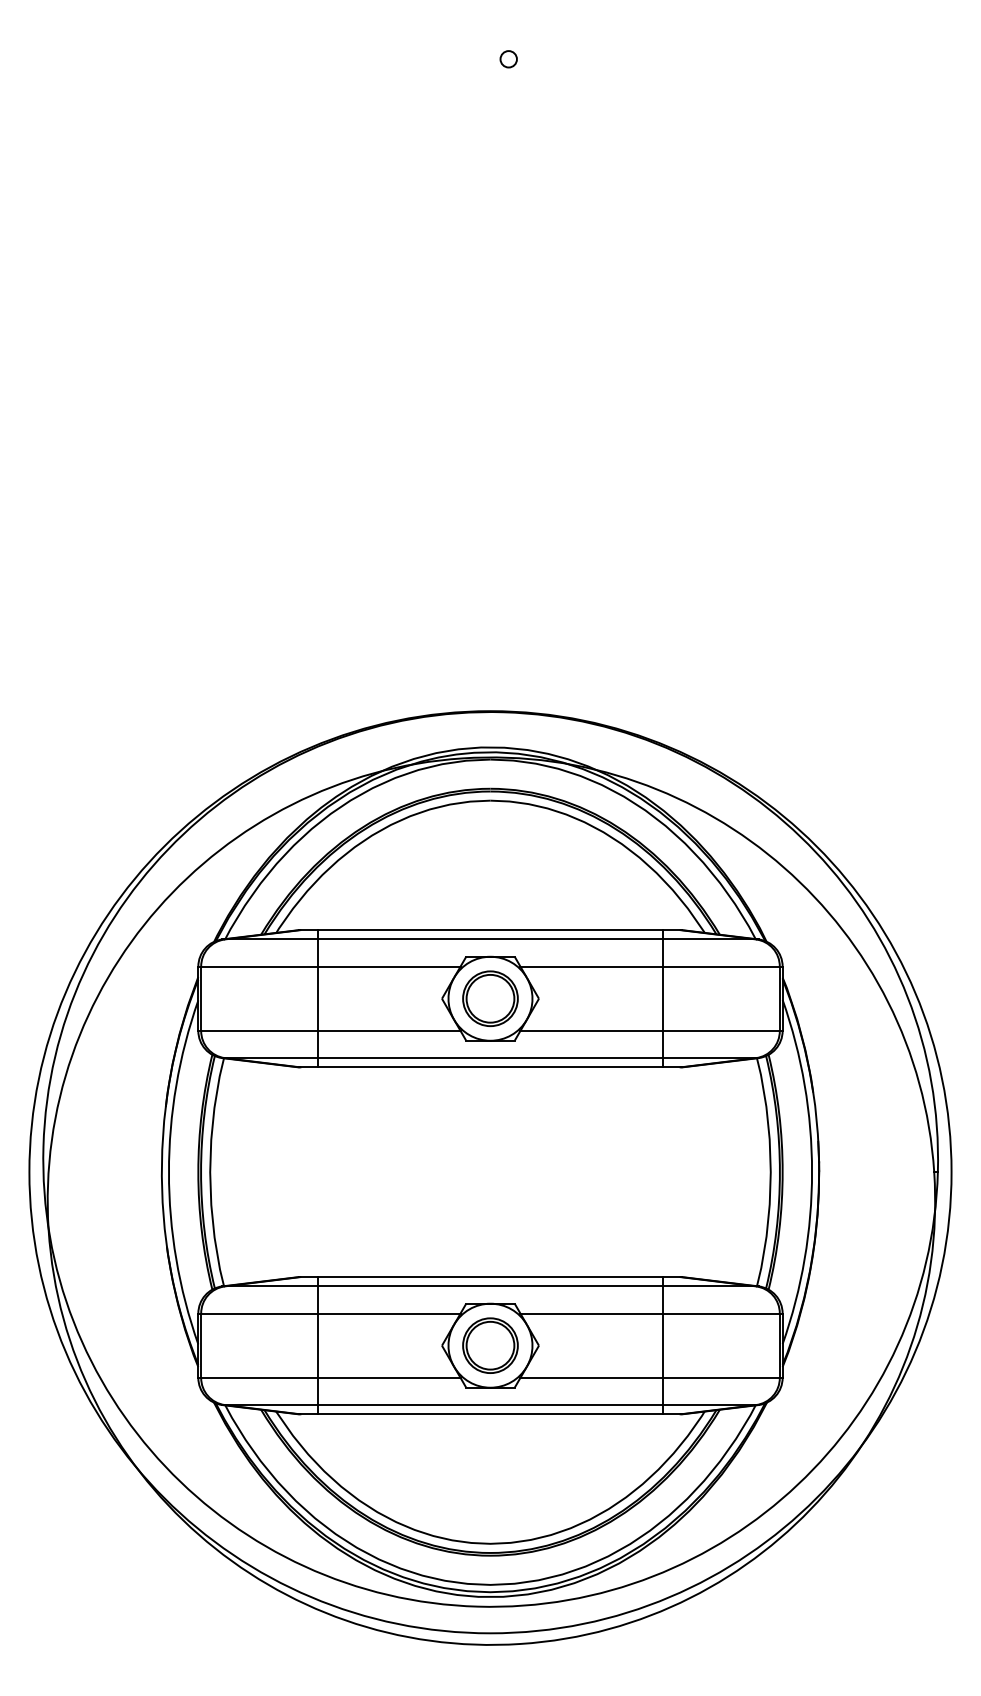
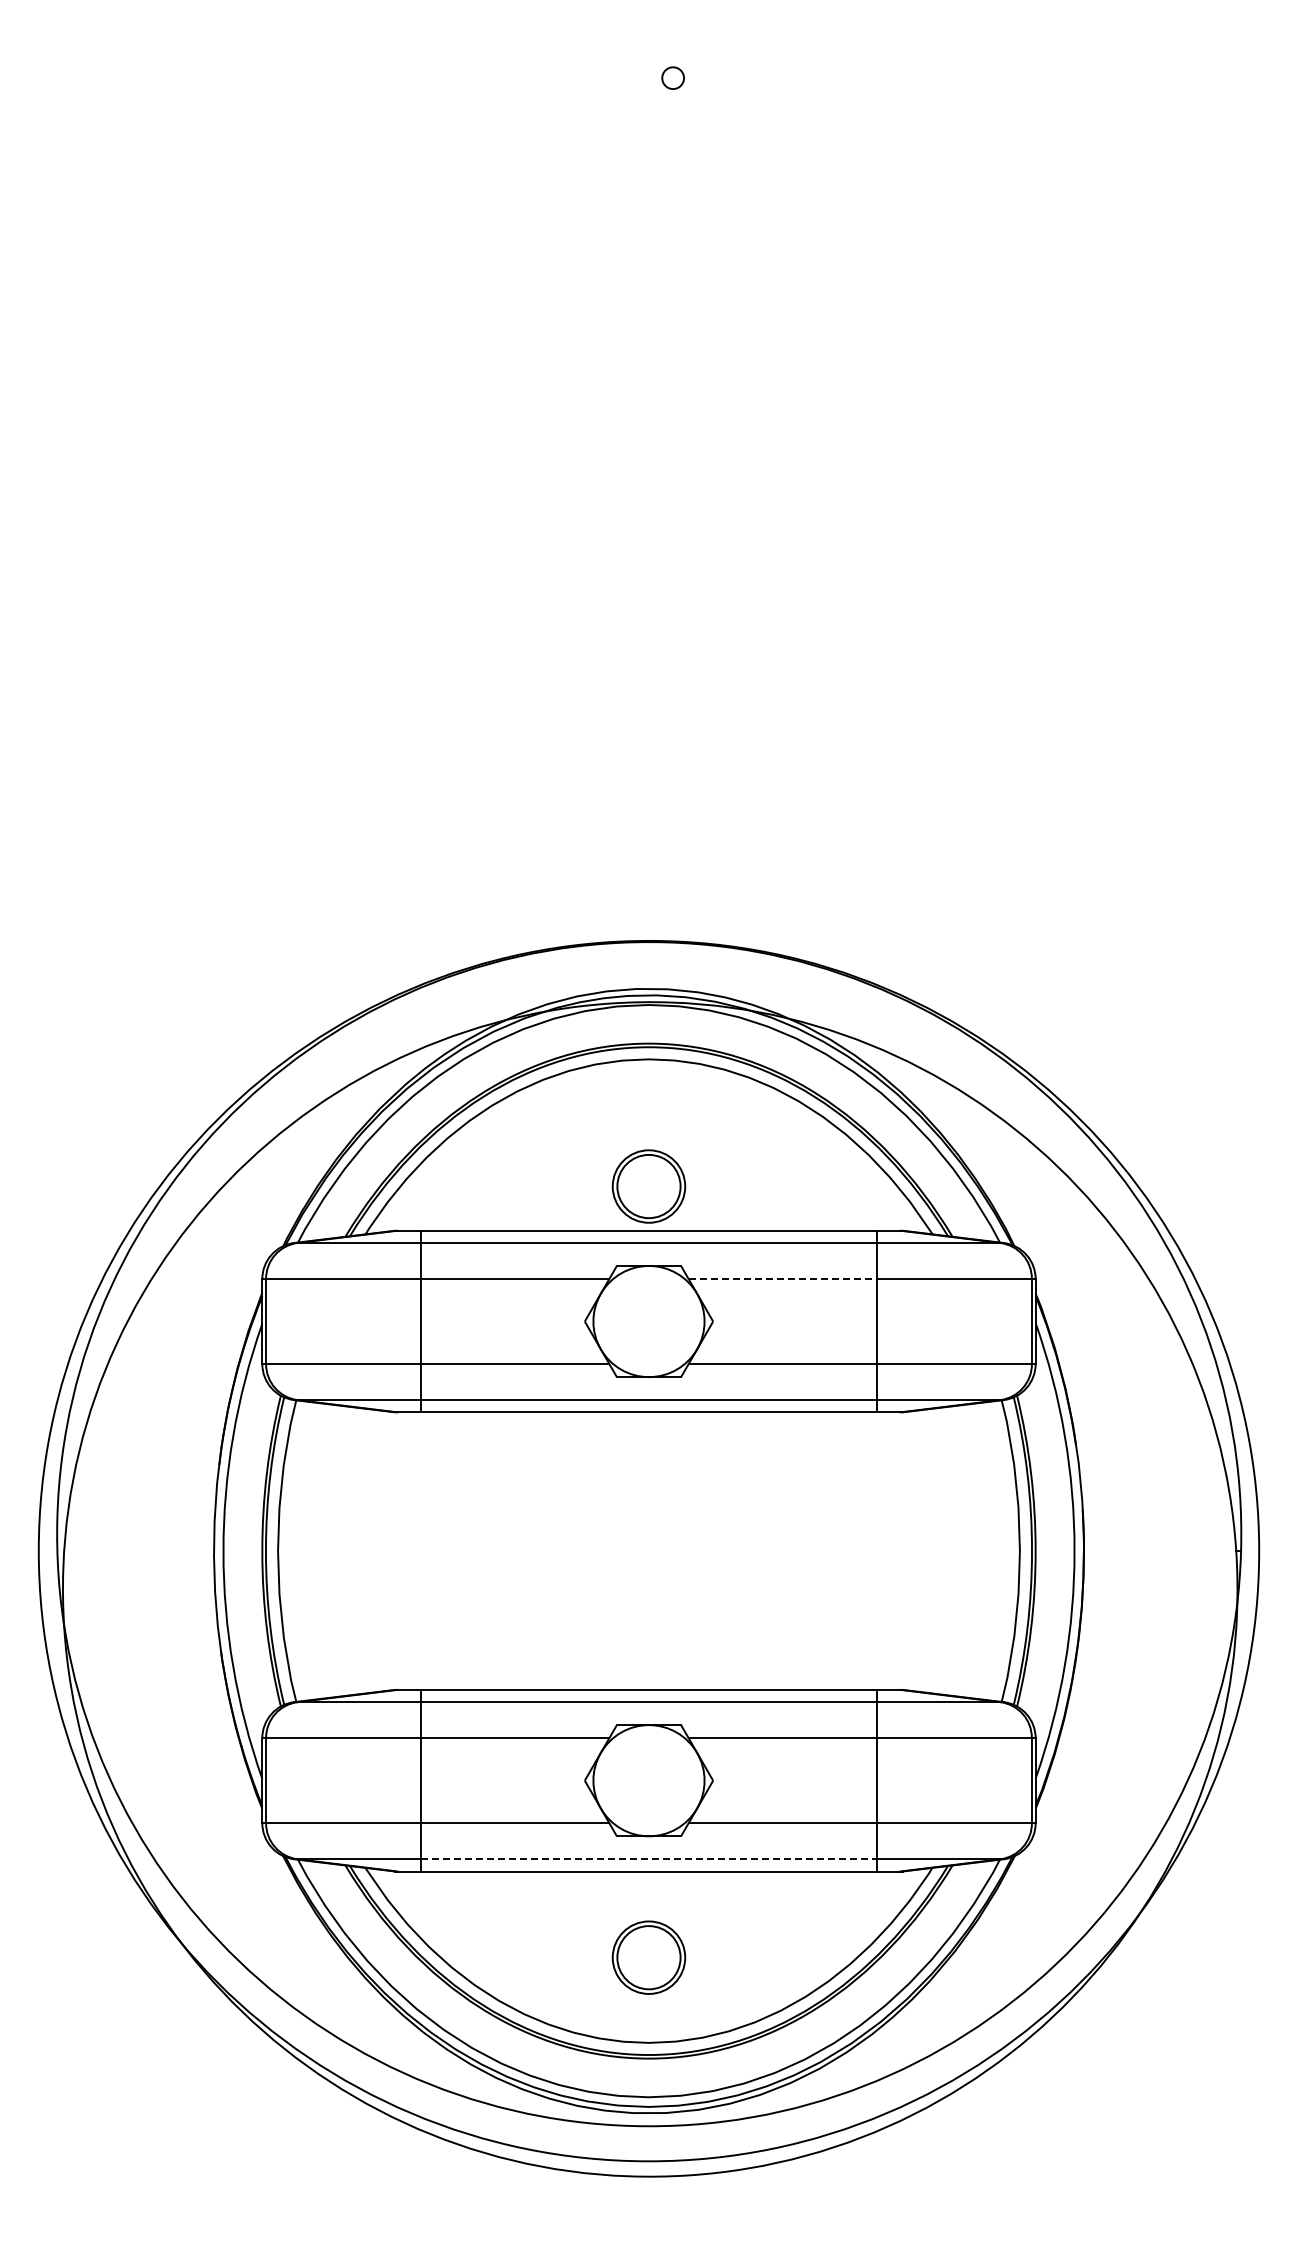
line: (592, 966) -> (783, 1278), solid -> dashed
part: (490, 998) -> (648, 1186), moved
part: (490, 1345) -> (648, 1957), moved
line: (490, 1405) -> (649, 1859), solid -> dashed

